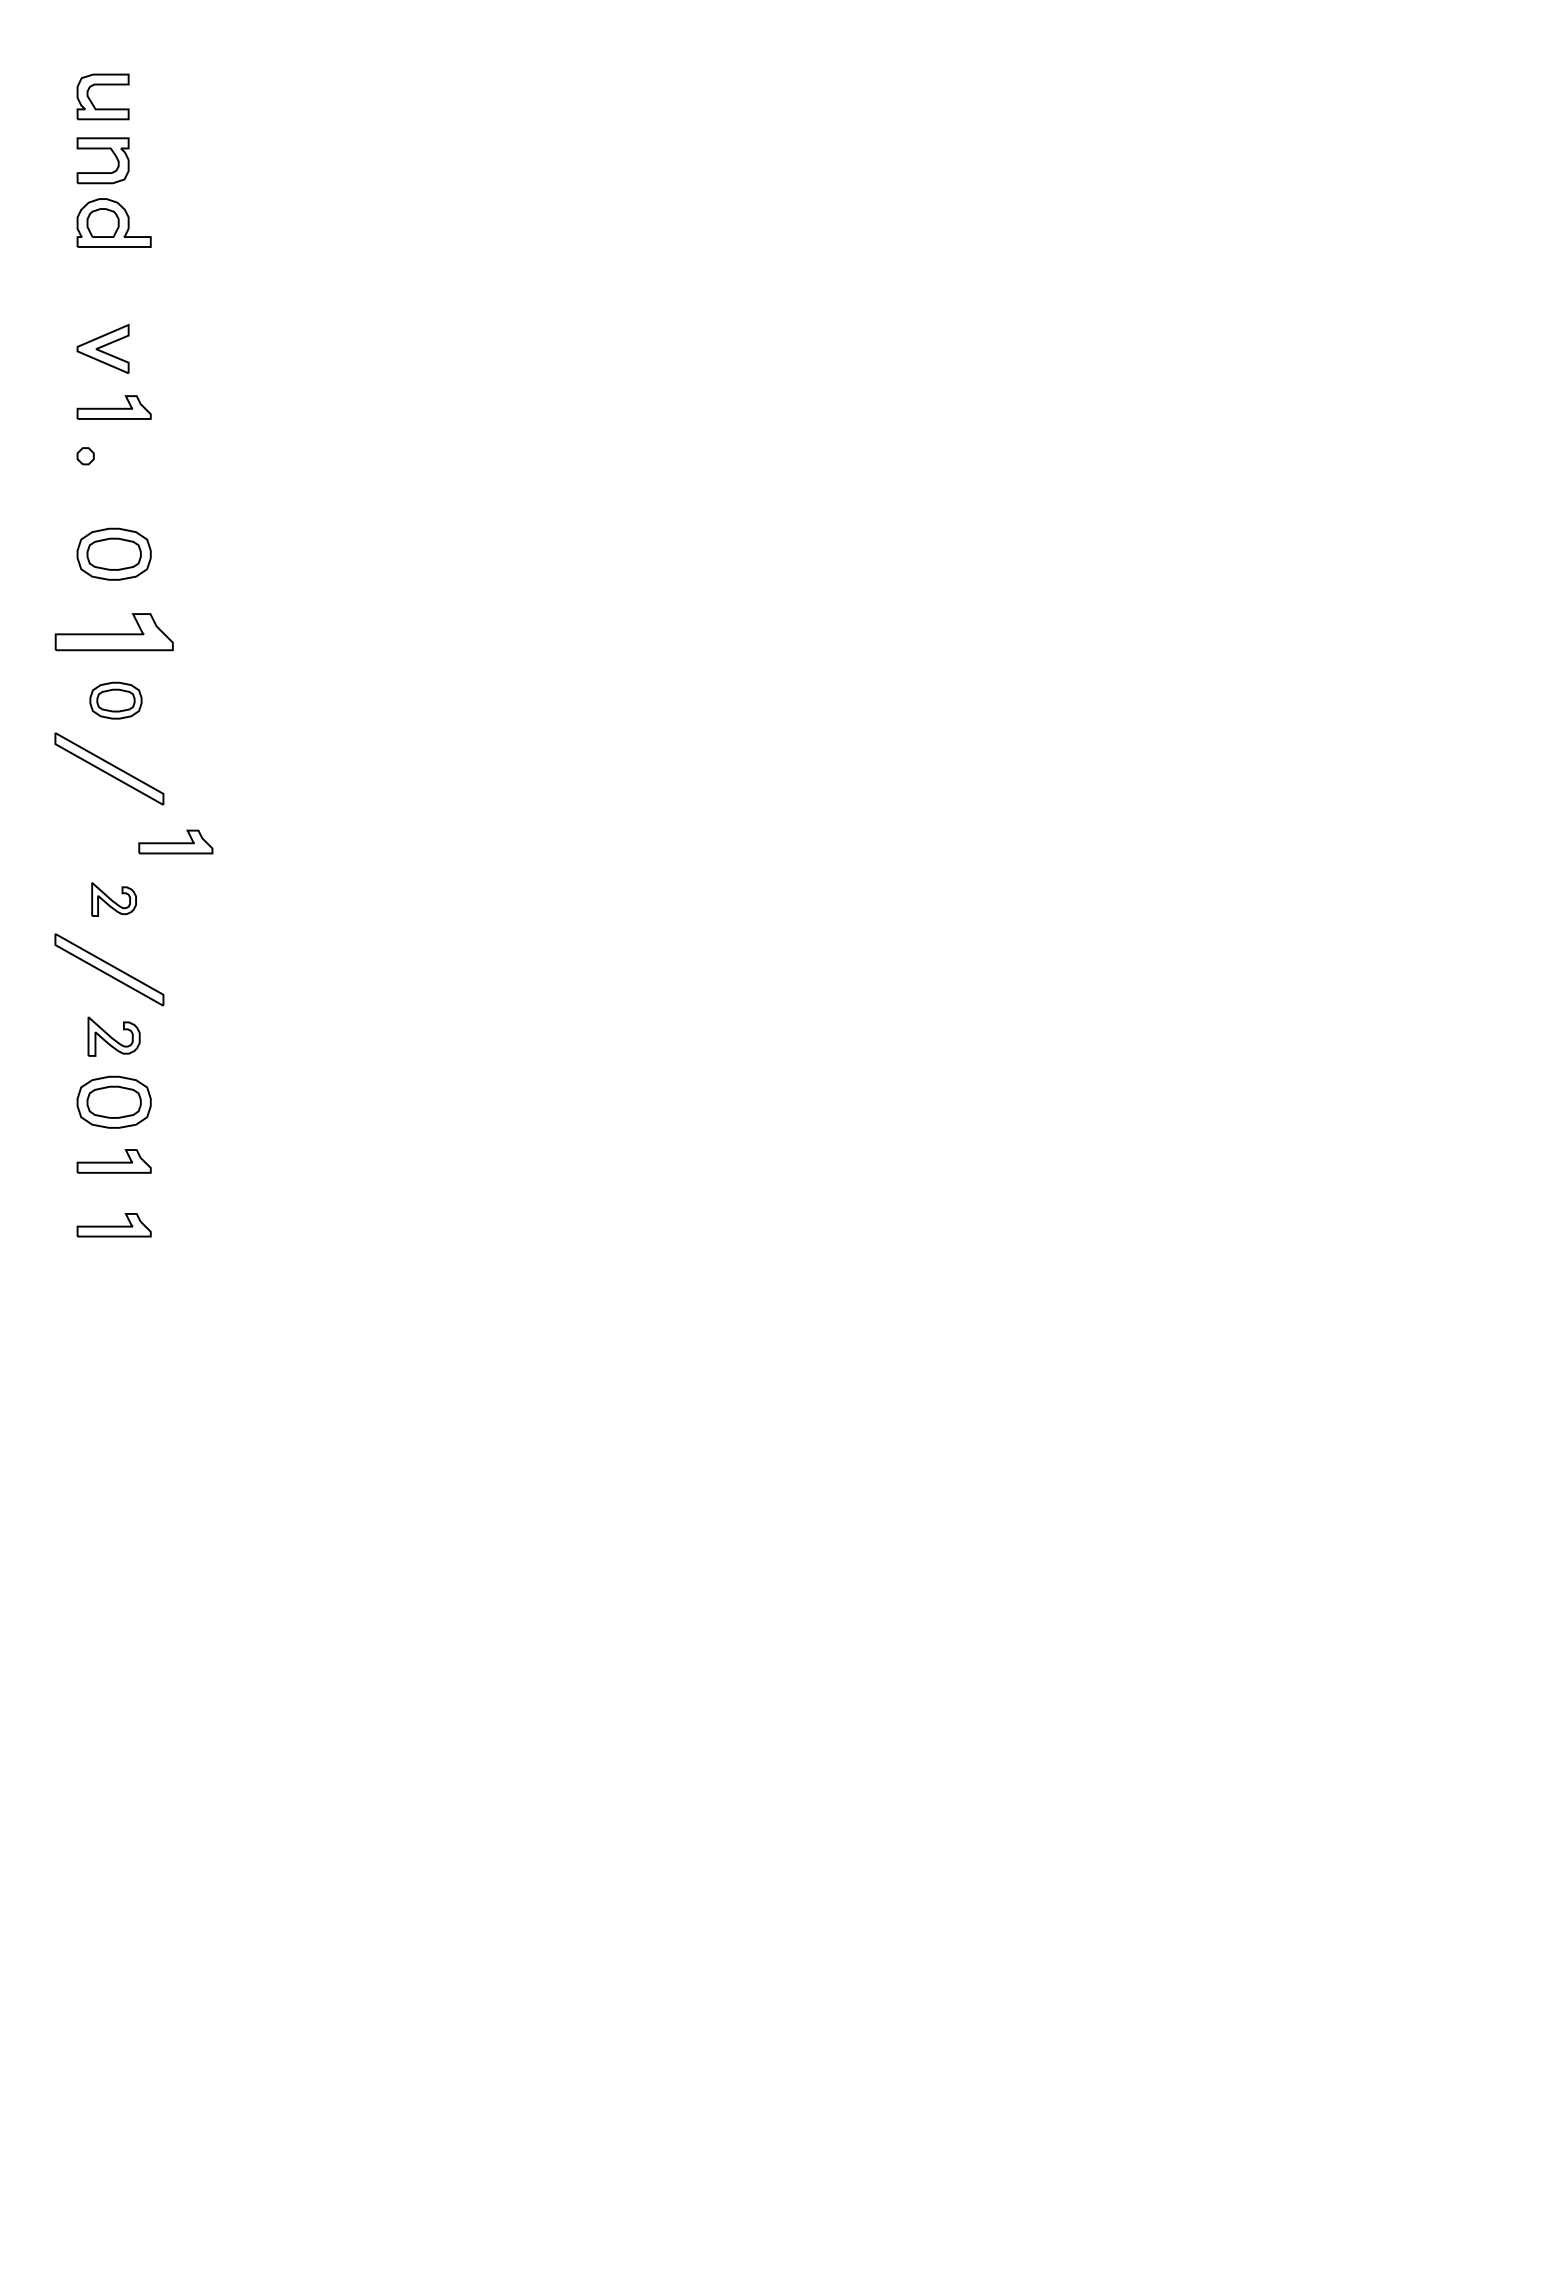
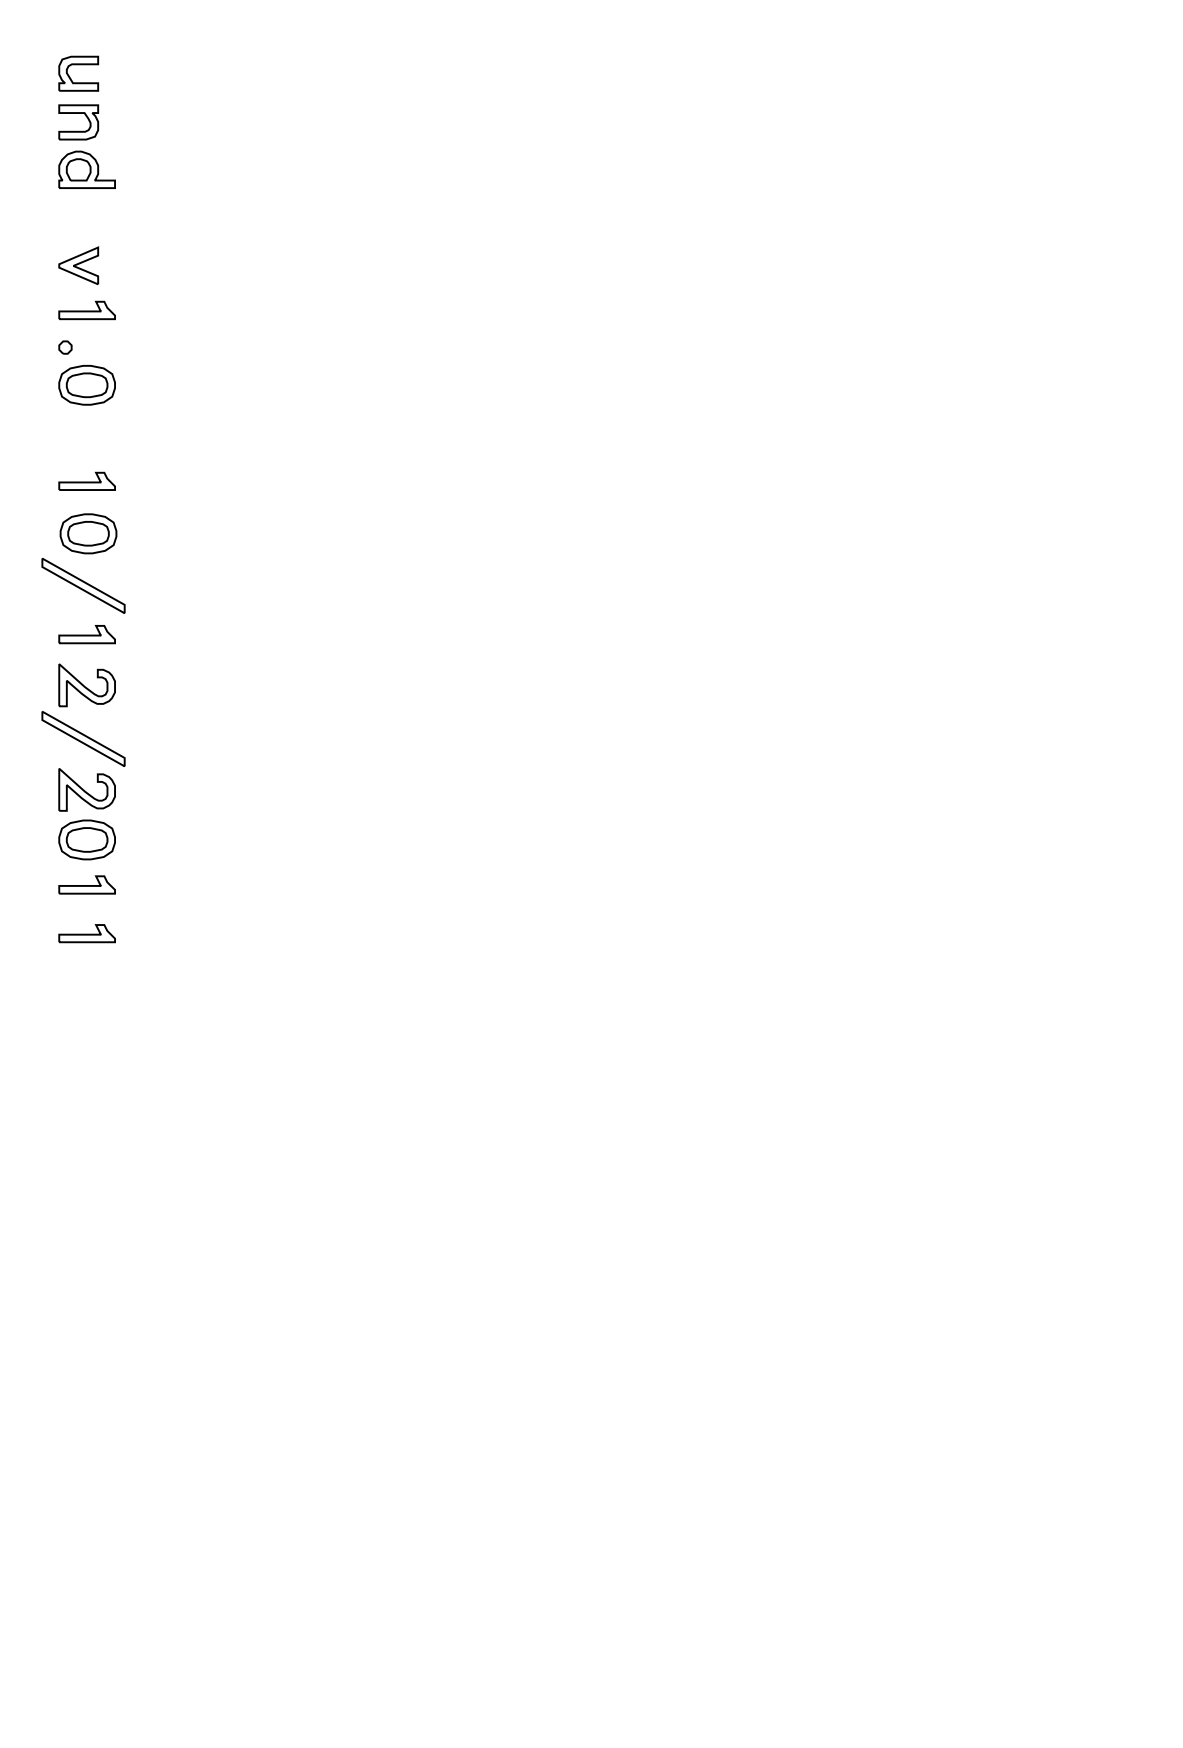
part: (113, 554) -> (86, 385), moved
part: (113, 630) -> (86, 480), size x0.62
part: (115, 700) -> (88, 533), size x1.43
part: (175, 841) -> (86, 634), moved
part: (113, 899) -> (86, 685), size x1.67
part: (113, 1036) -> (86, 789), size x1.43

